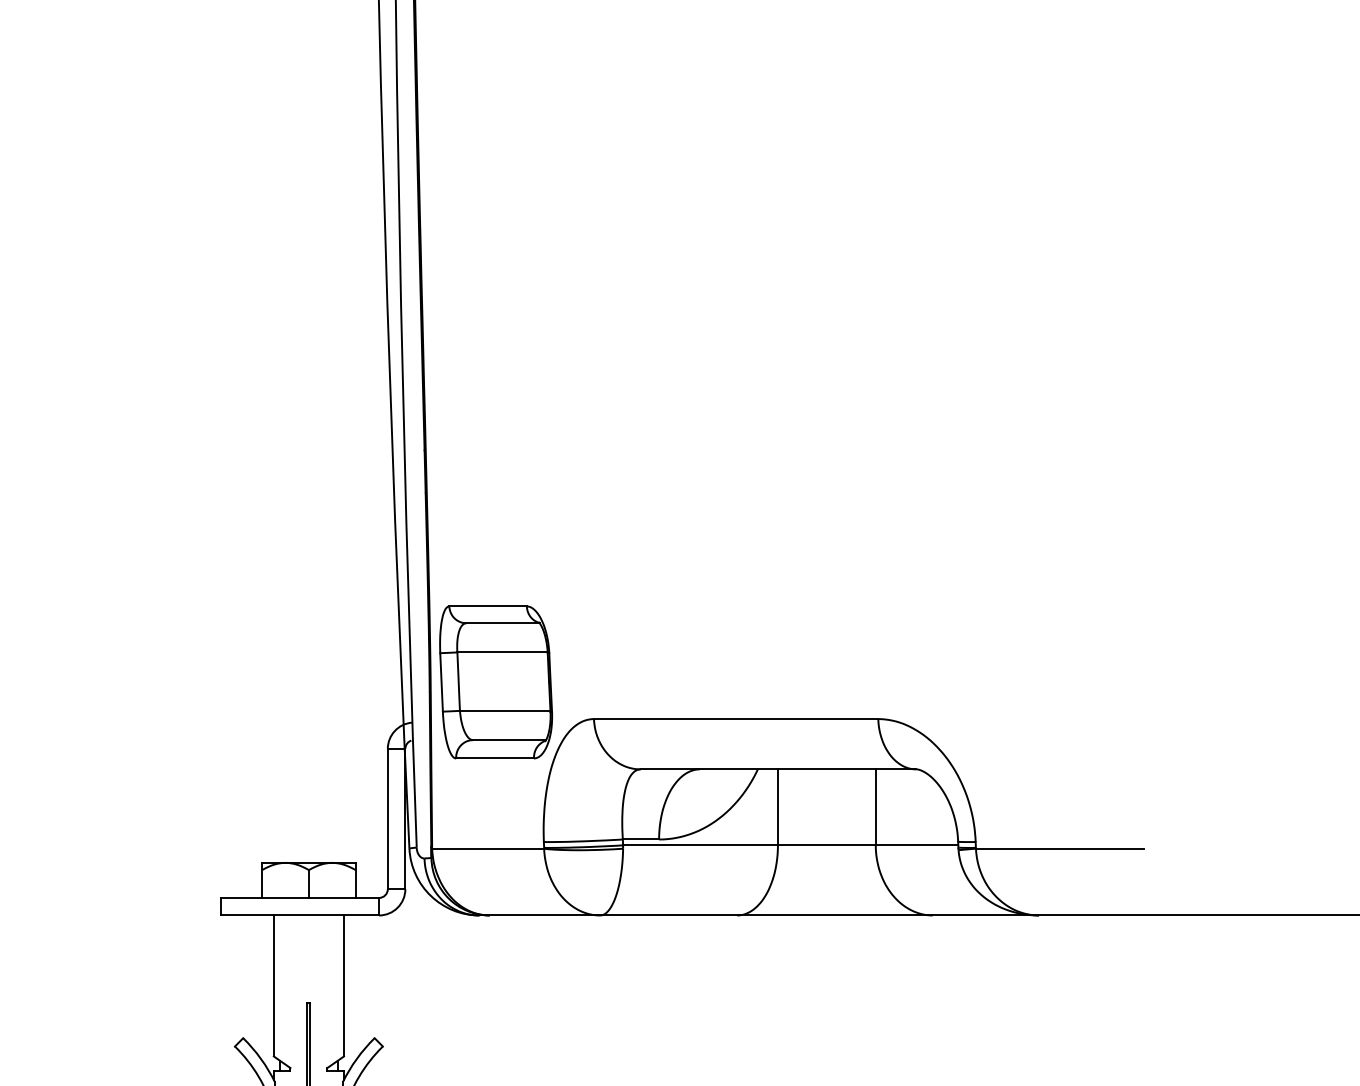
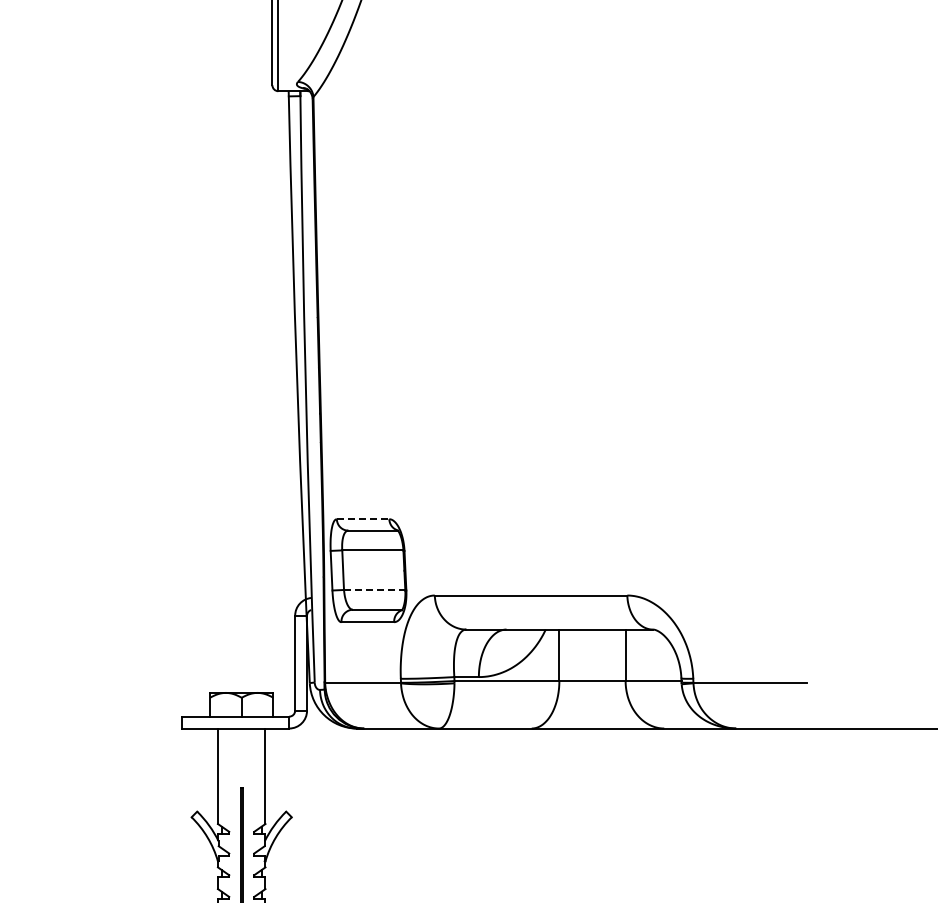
line: (488, 606) -> (363, 519), solid -> dashed
line: (504, 710) -> (374, 589), solid -> dashed

